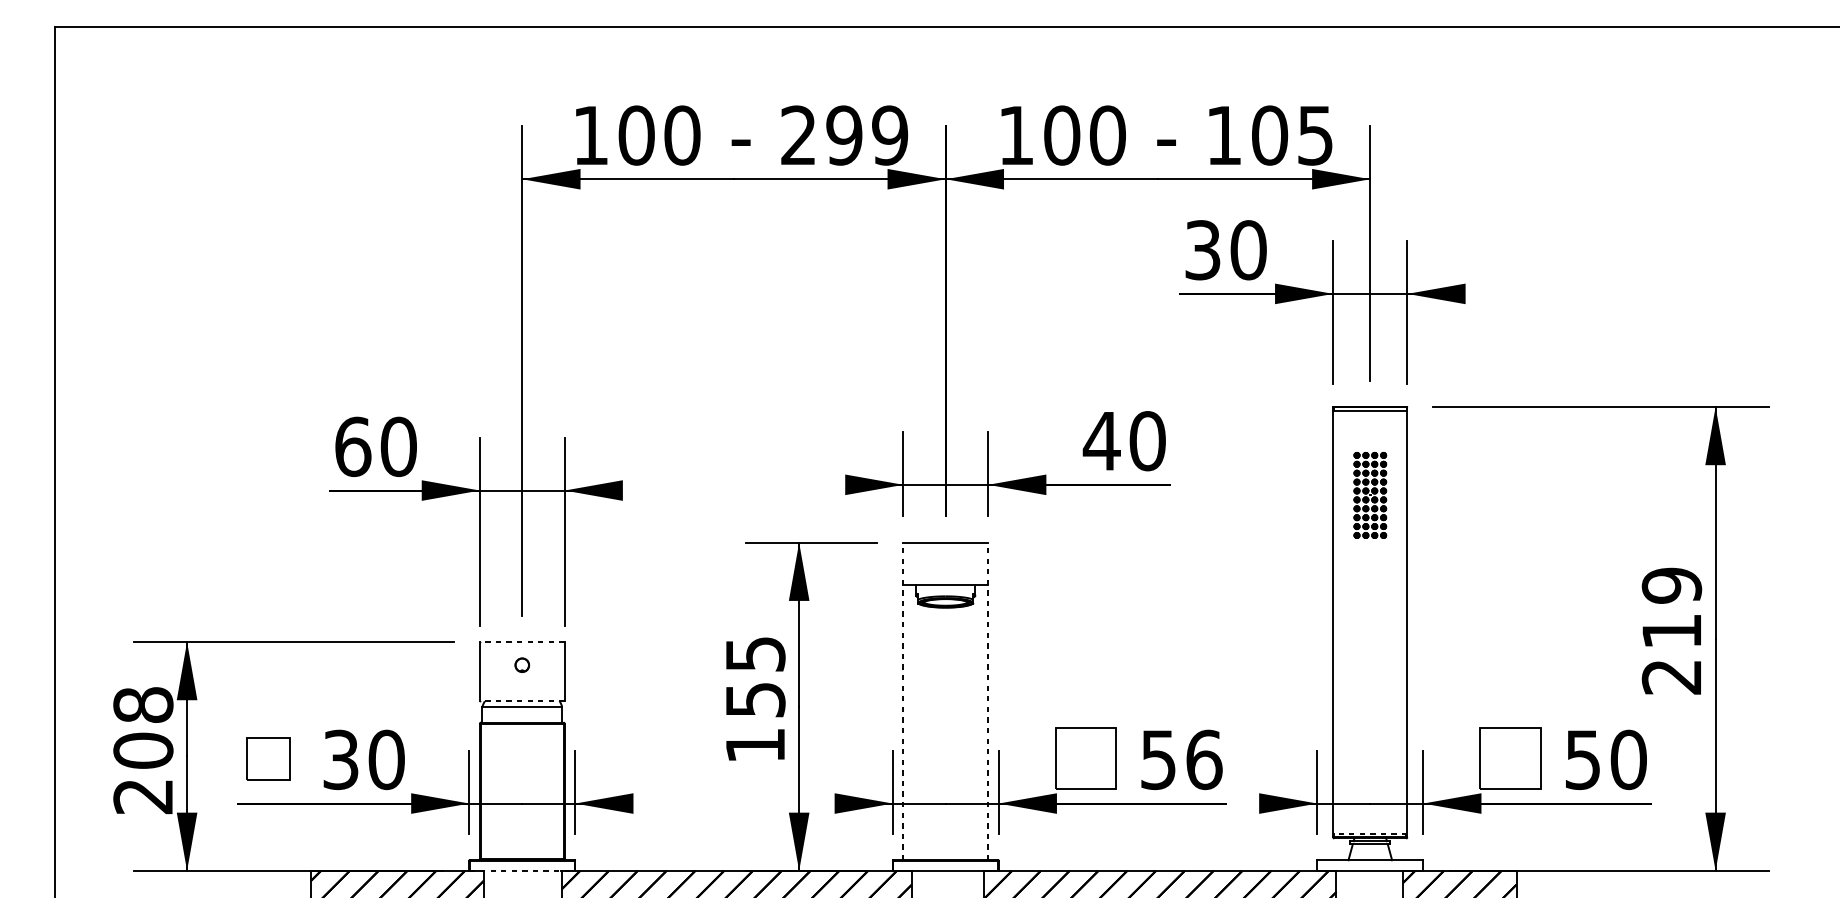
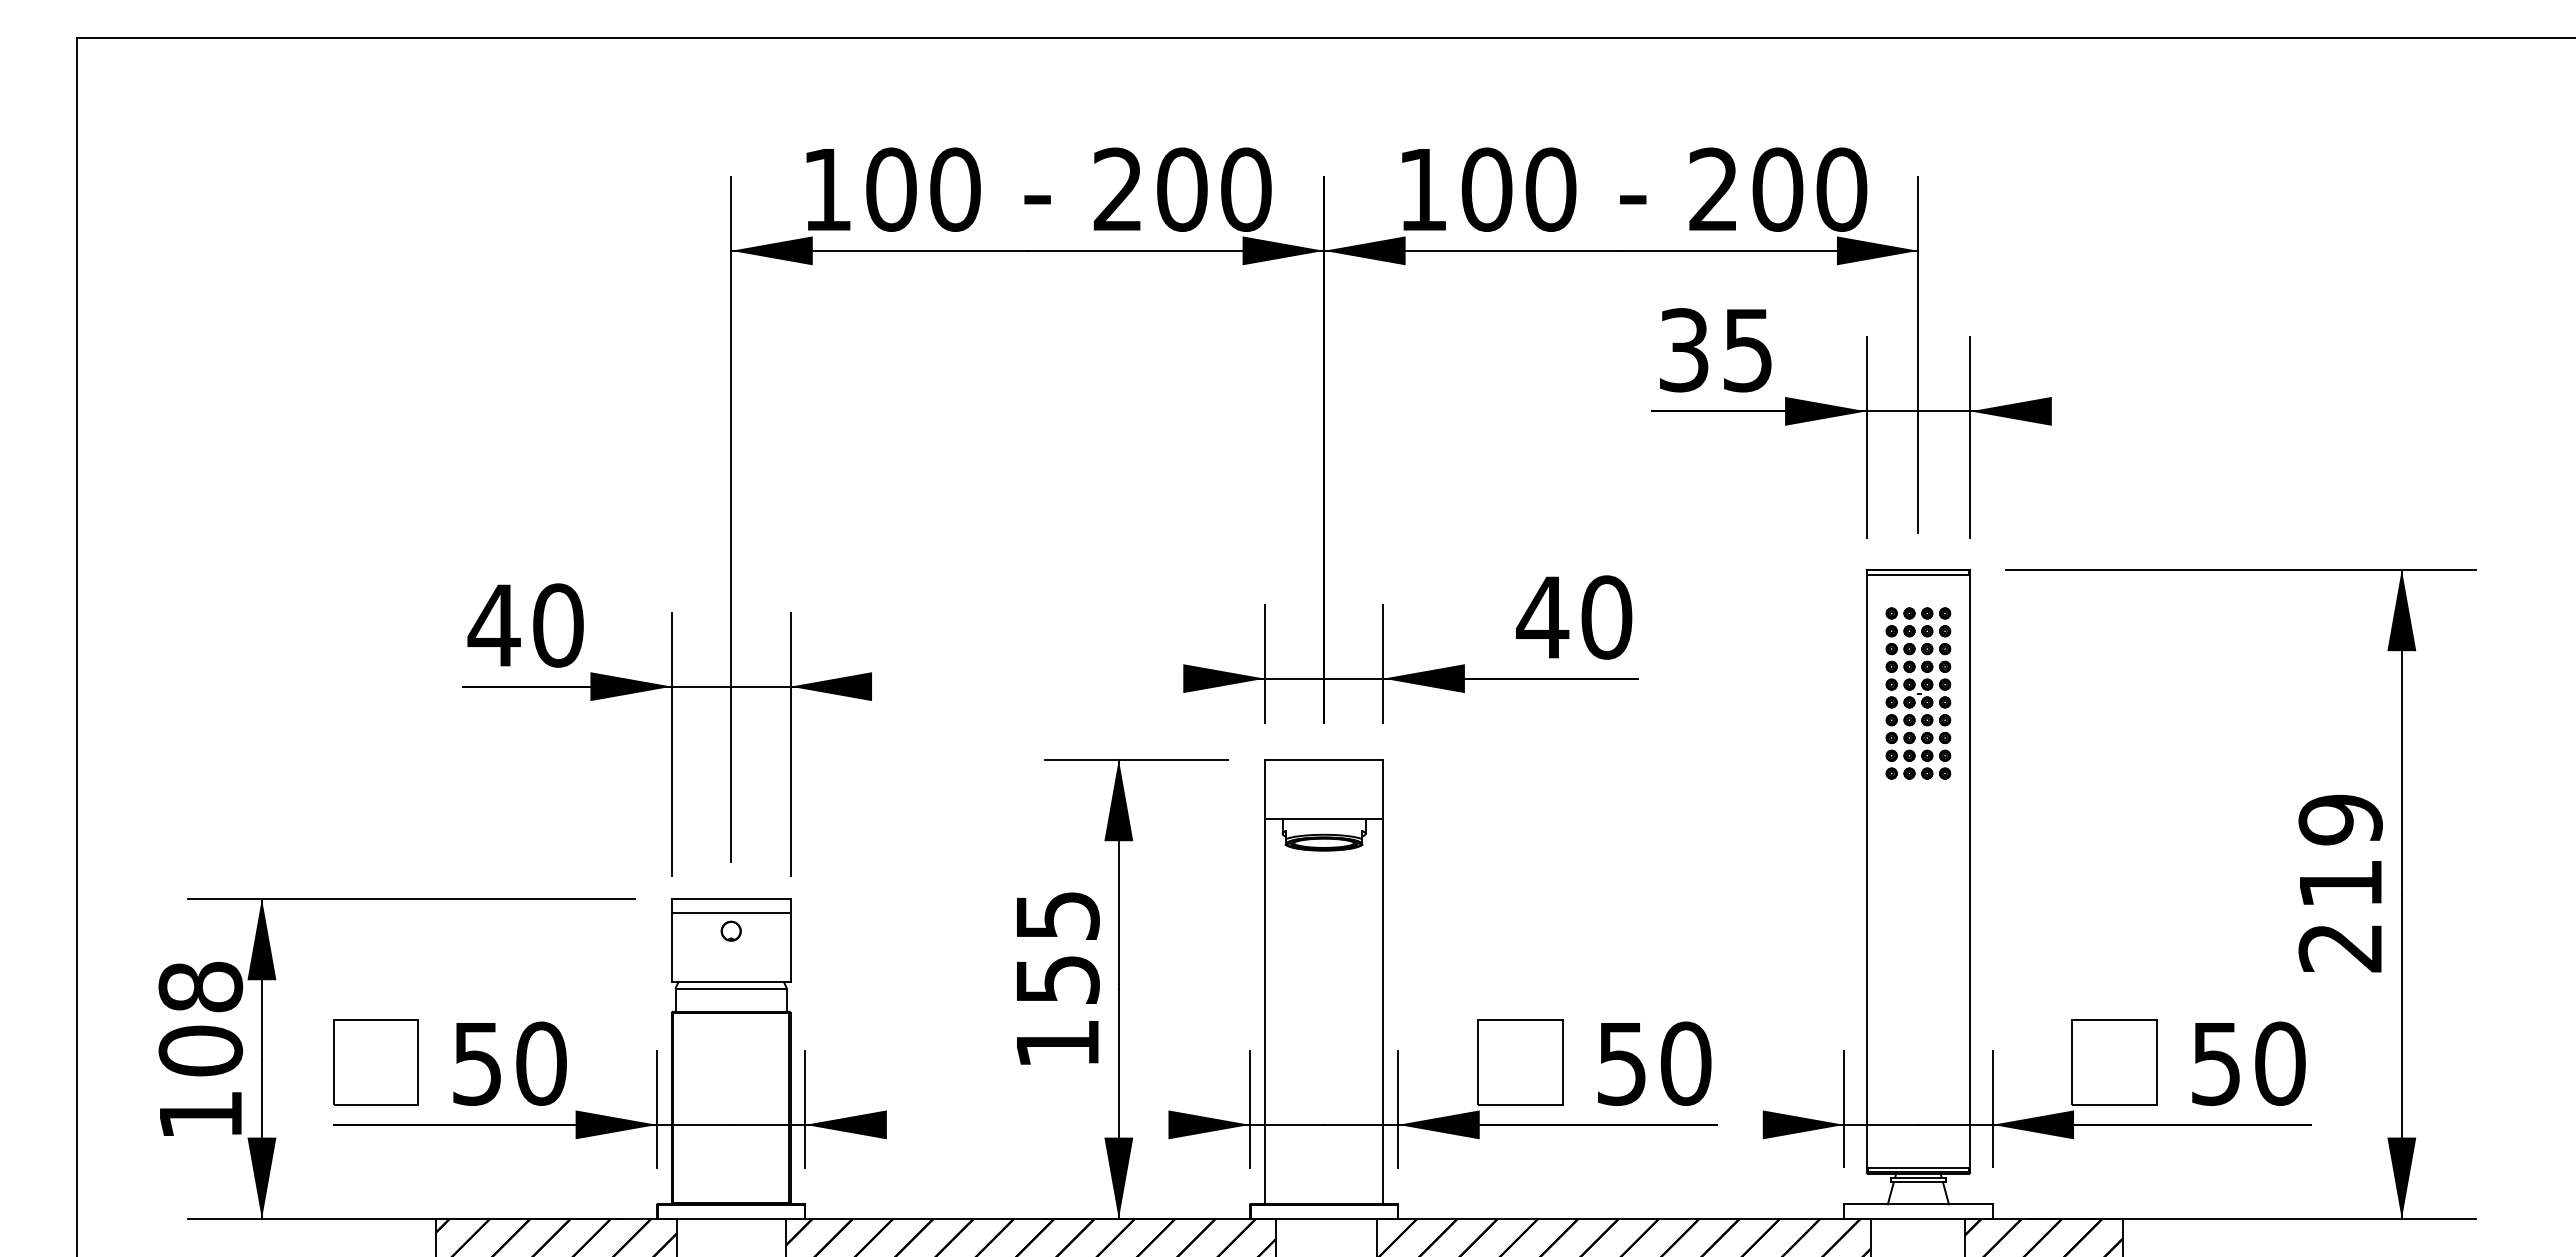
text: (866, 135) -> (1213, 189), 299 -> 200
text: (1270, 135) -> (1778, 189), 105 -> 200
text: (1248, 250) -> (1748, 350), 30 -> 35
text: (352, 446) -> (493, 625), 60 -> 40
part: (1370, 495) -> (1918, 693), size x1.43
line: (521, 641) -> (730, 898), dashed -> solid
line: (521, 652) -> (730, 913), added
line: (521, 701) -> (730, 981), dashed -> solid
line: (903, 701) -> (1264, 981), dashed -> solid
line: (988, 701) -> (1383, 981), dashed -> solid
part: (268, 759) -> (375, 1062), size x1.43
text: (341, 759) -> (477, 1063), 30 -> 50
text: (1203, 759) -> (1685, 1063), 56 -> 50
text: (142, 796) -> (199, 1115), 208 -> 108
line: (1370, 834) -> (1918, 1167), dashed -> solid
line: (522, 871) -> (731, 1219), dashed -> solid

